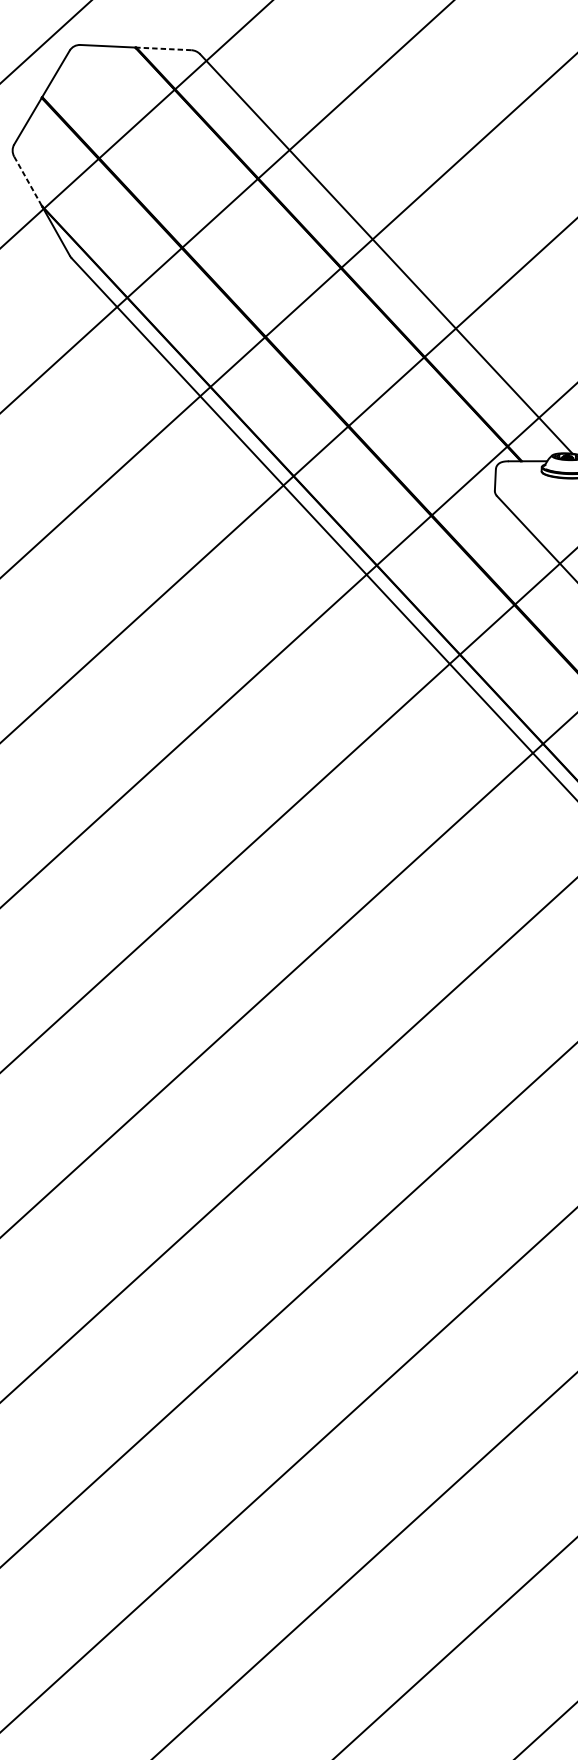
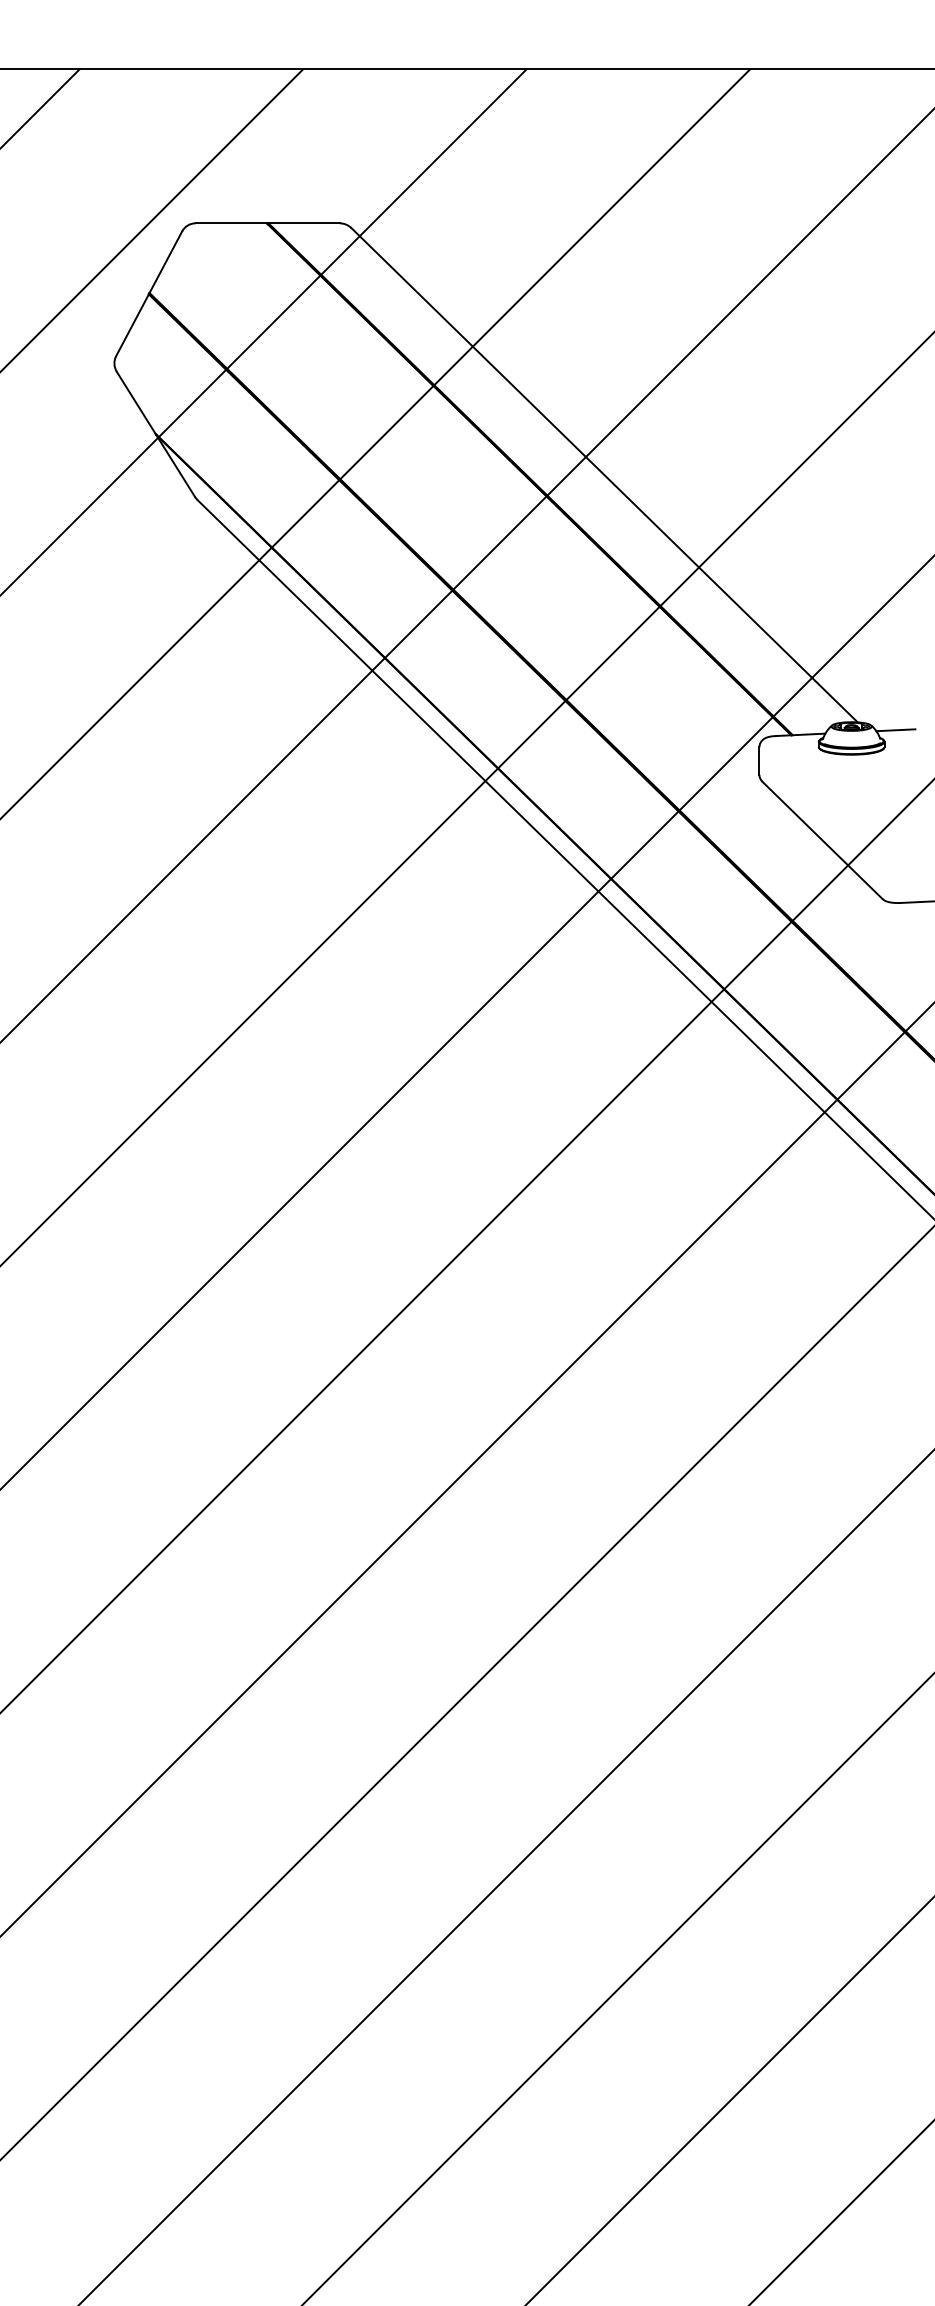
line: (164, 49) -> (304, 223), dashed -> solid
line: (27, 180) -> (135, 402), dashed -> solid

